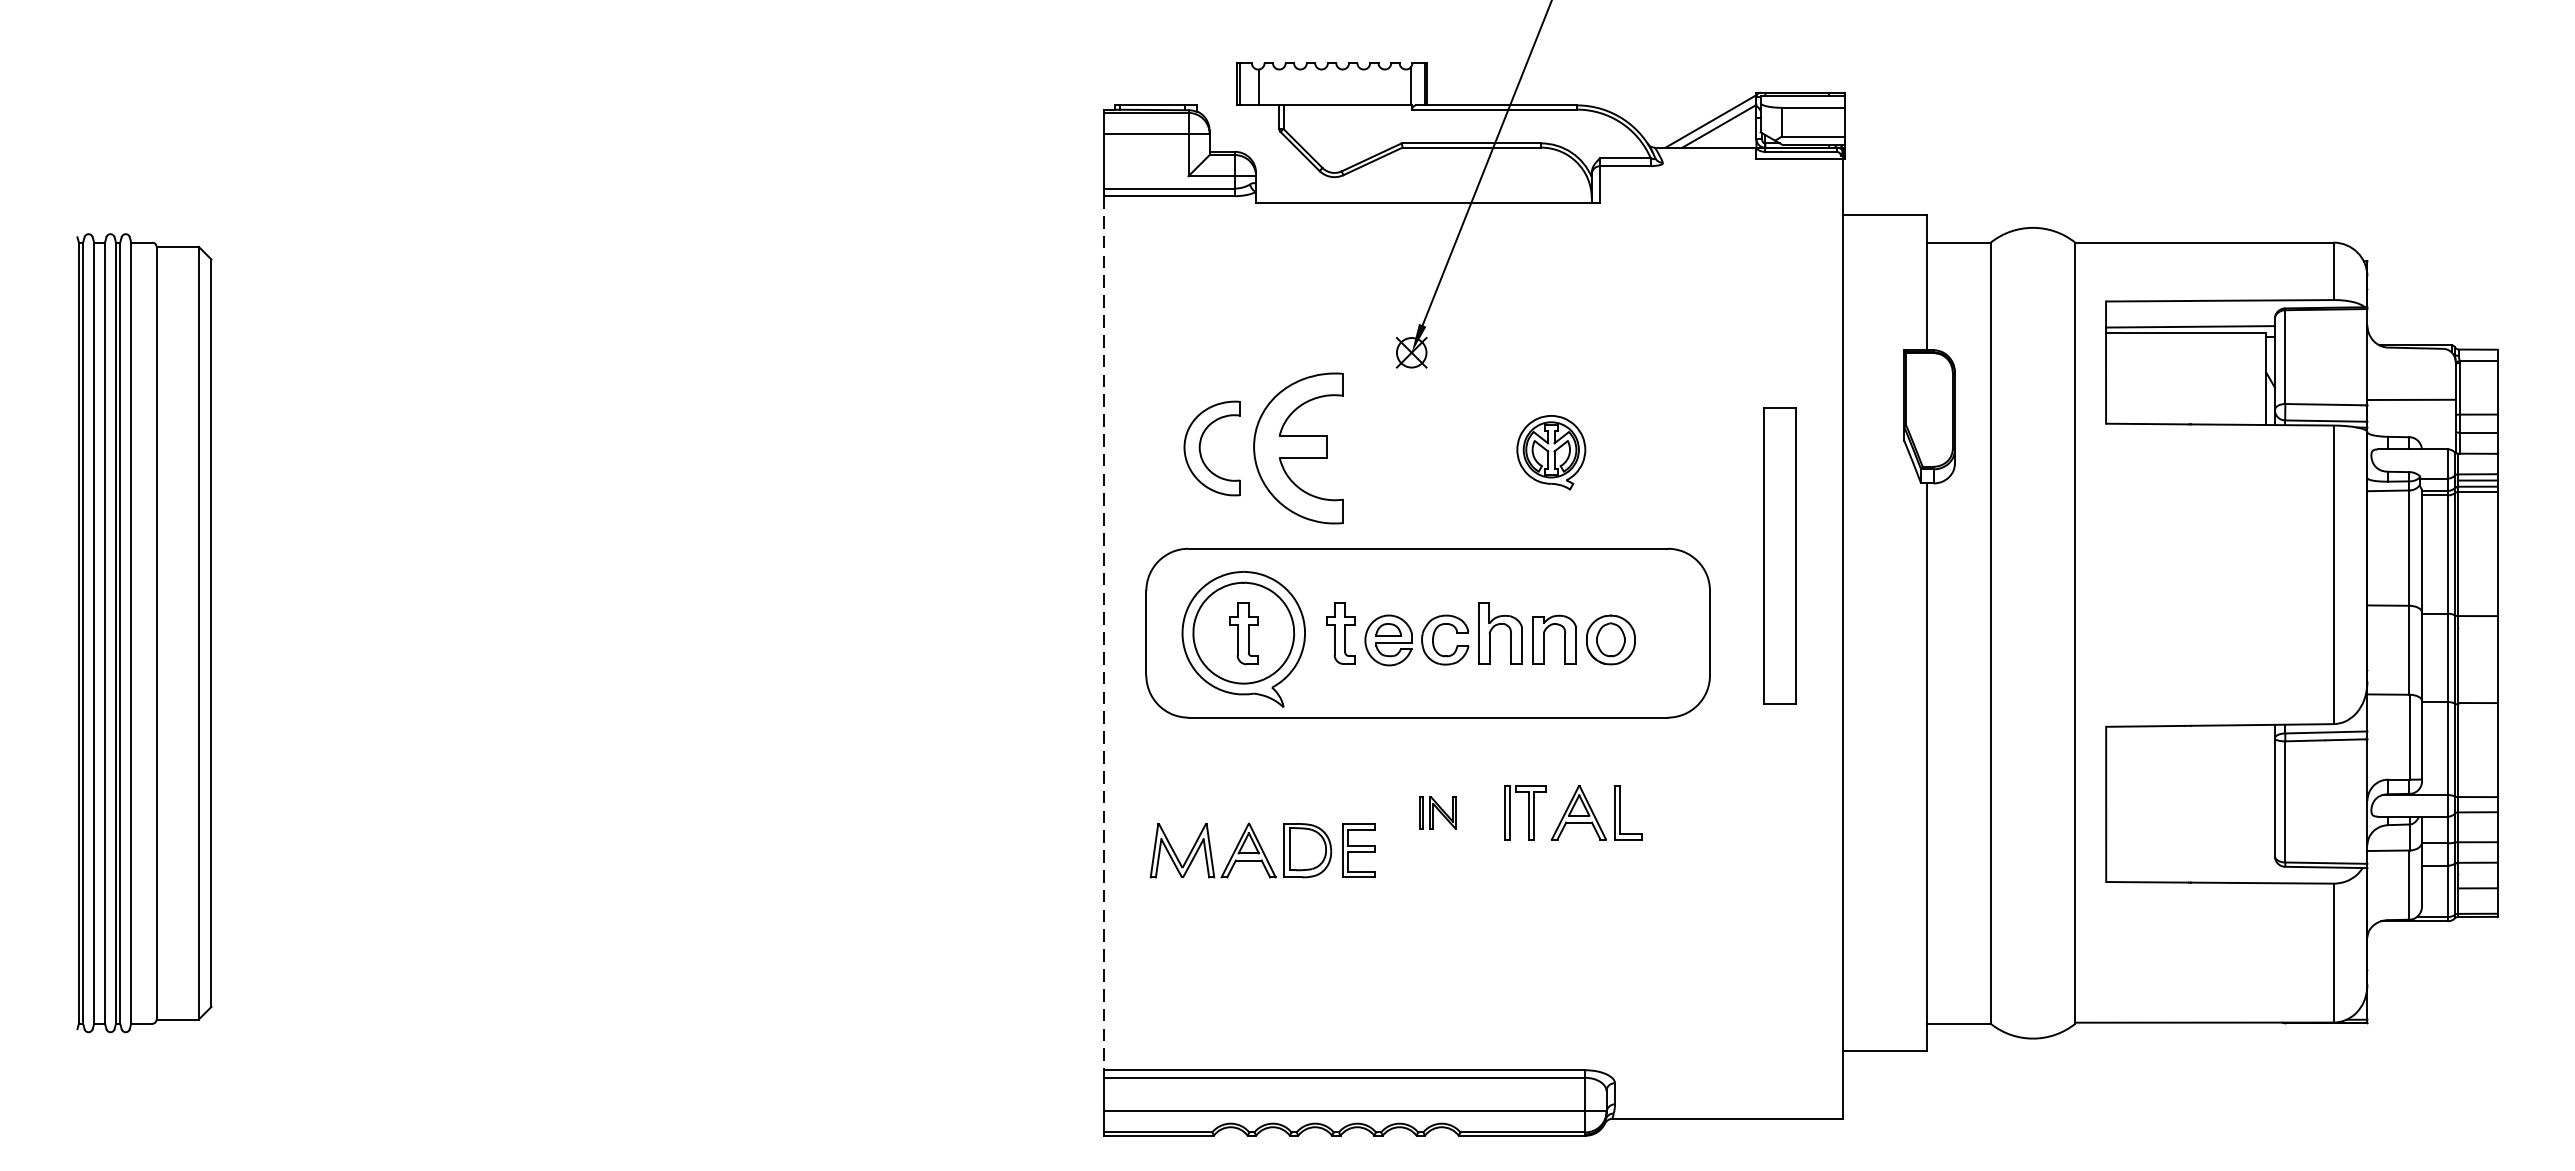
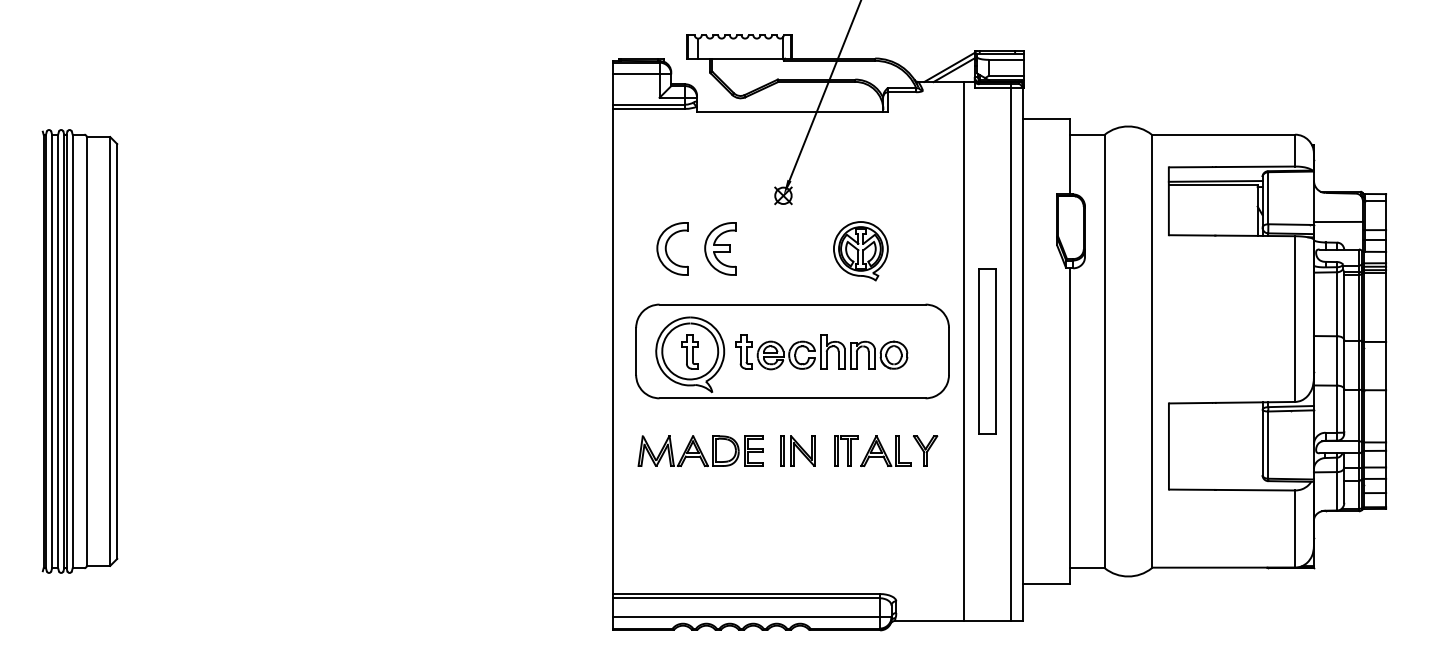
part: (1298, 447) -> (720, 248), size x0.62
part: (1550, 453) -> (860, 251), size x1.43
part: (1779, 555) -> (987, 351), moved
line: (1103, 633) -> (612, 351), dashed -> solid
line: (1737, 633) -> (964, 351), added
line: (1822, 633) -> (1011, 351), added
part: (1437, 811) -> (797, 450), size x1.67
part: (1667, 811) -> (925, 450), added
part: (1262, 849) -> (700, 450), moved

